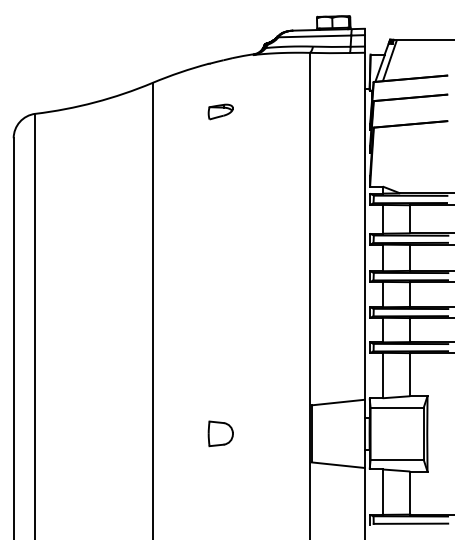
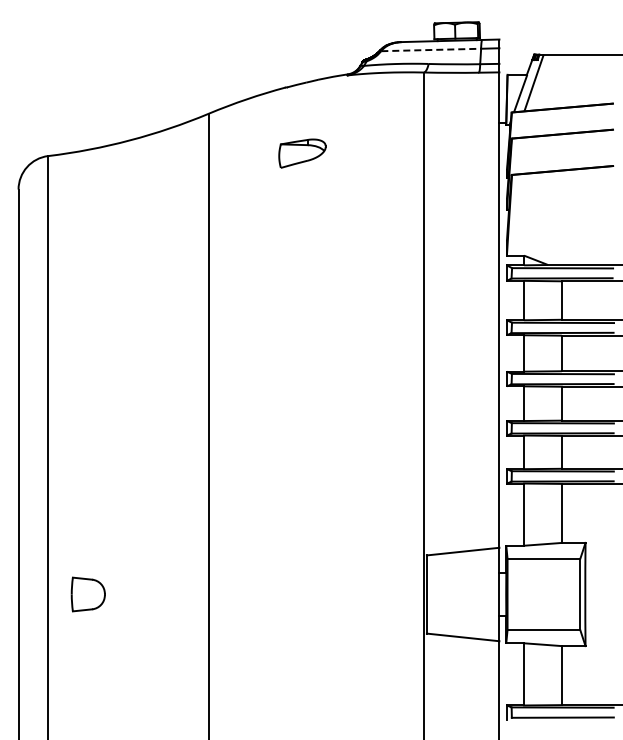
line: (315, 36) -> (431, 49), solid -> dashed
part: (220, 111) -> (301, 153), size x1.4
part: (220, 433) -> (87, 594), moved

